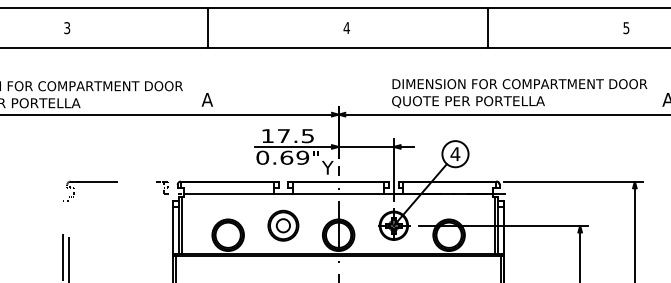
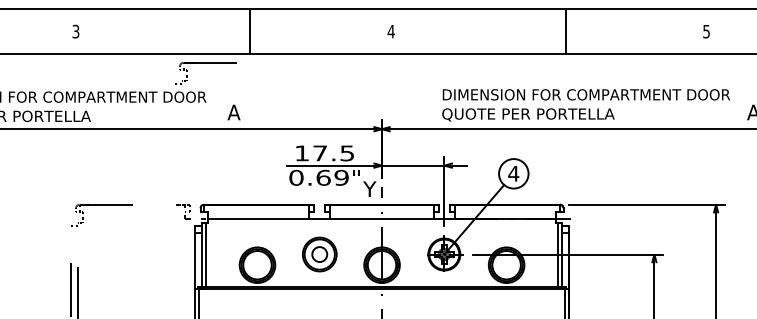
line: (207, 27) -> (249, 31), moved
line: (488, 27) -> (566, 31), moved
part: (182, 56) -> (205, 63), added

